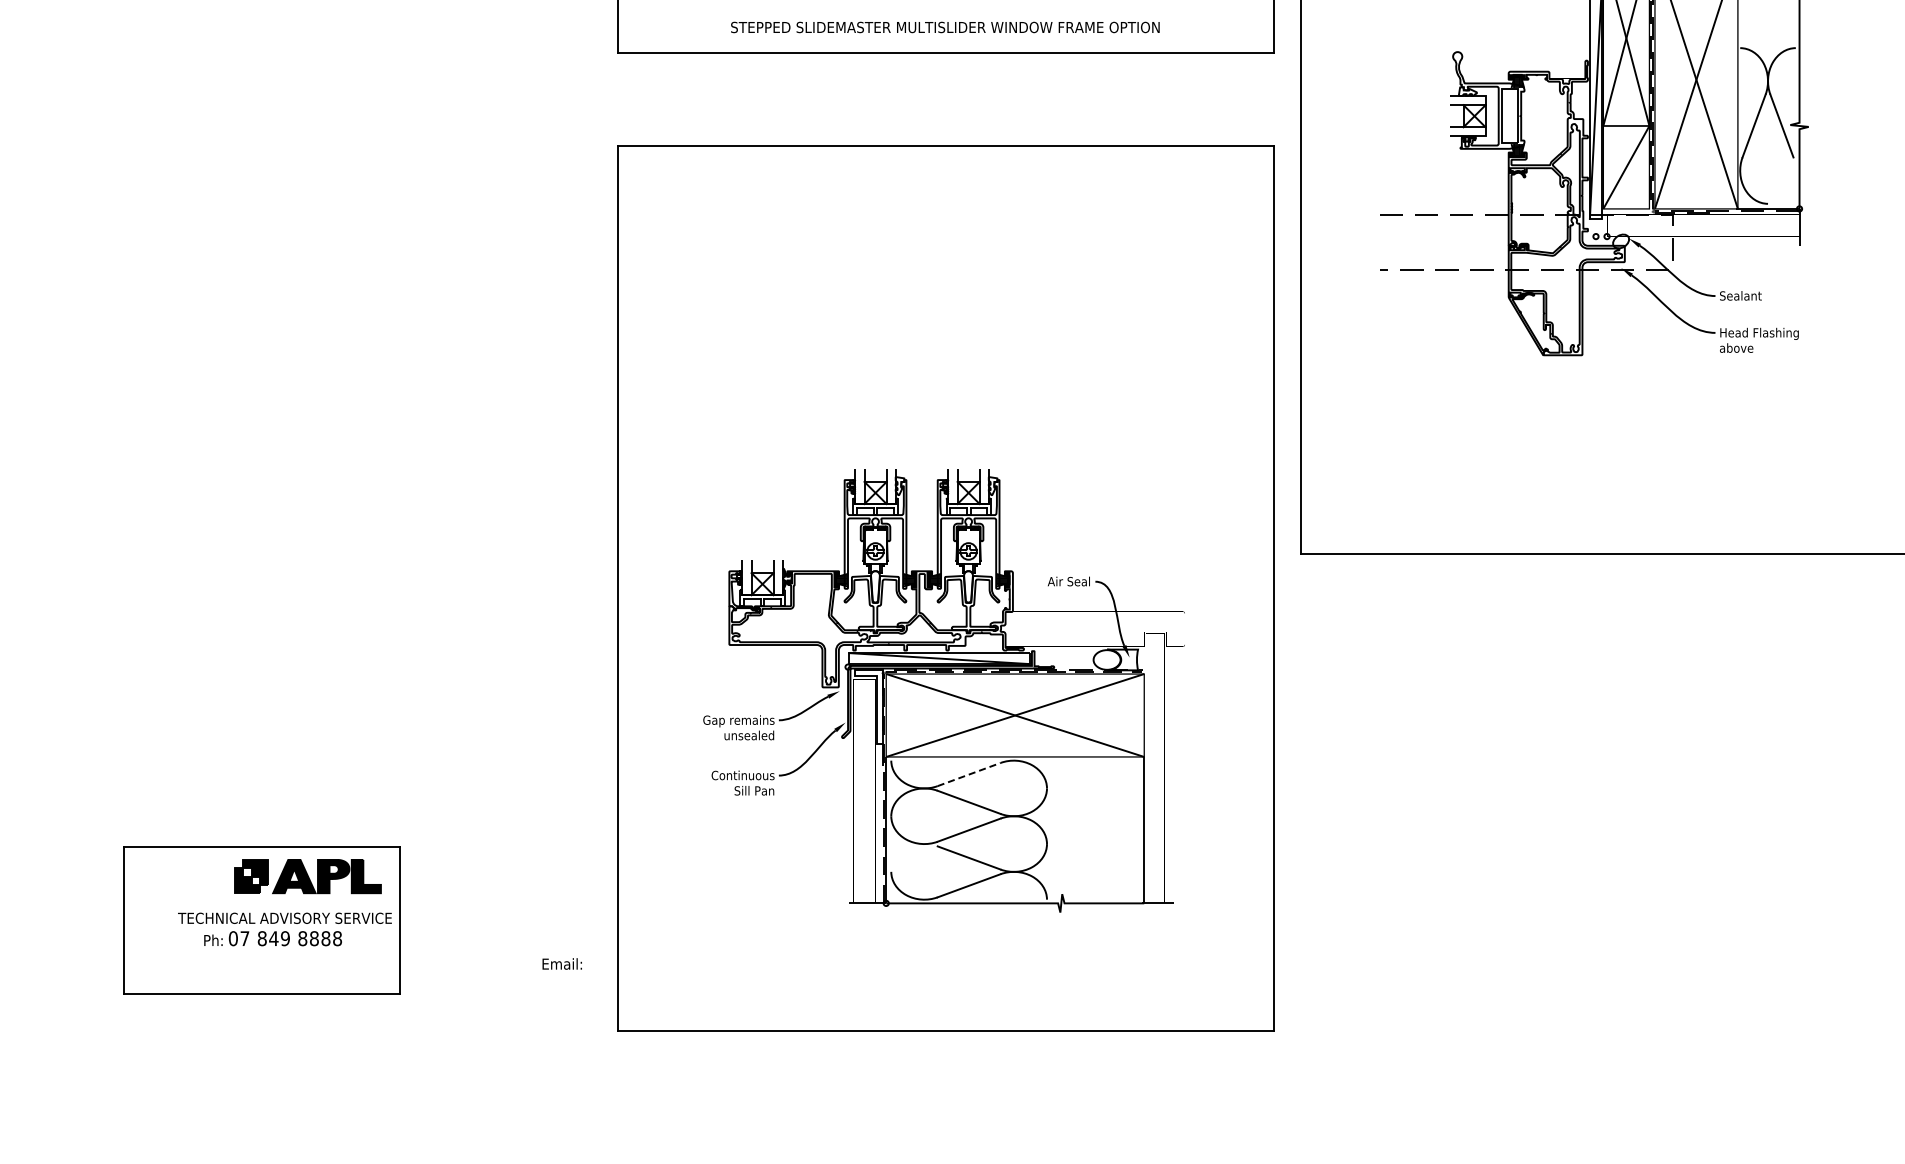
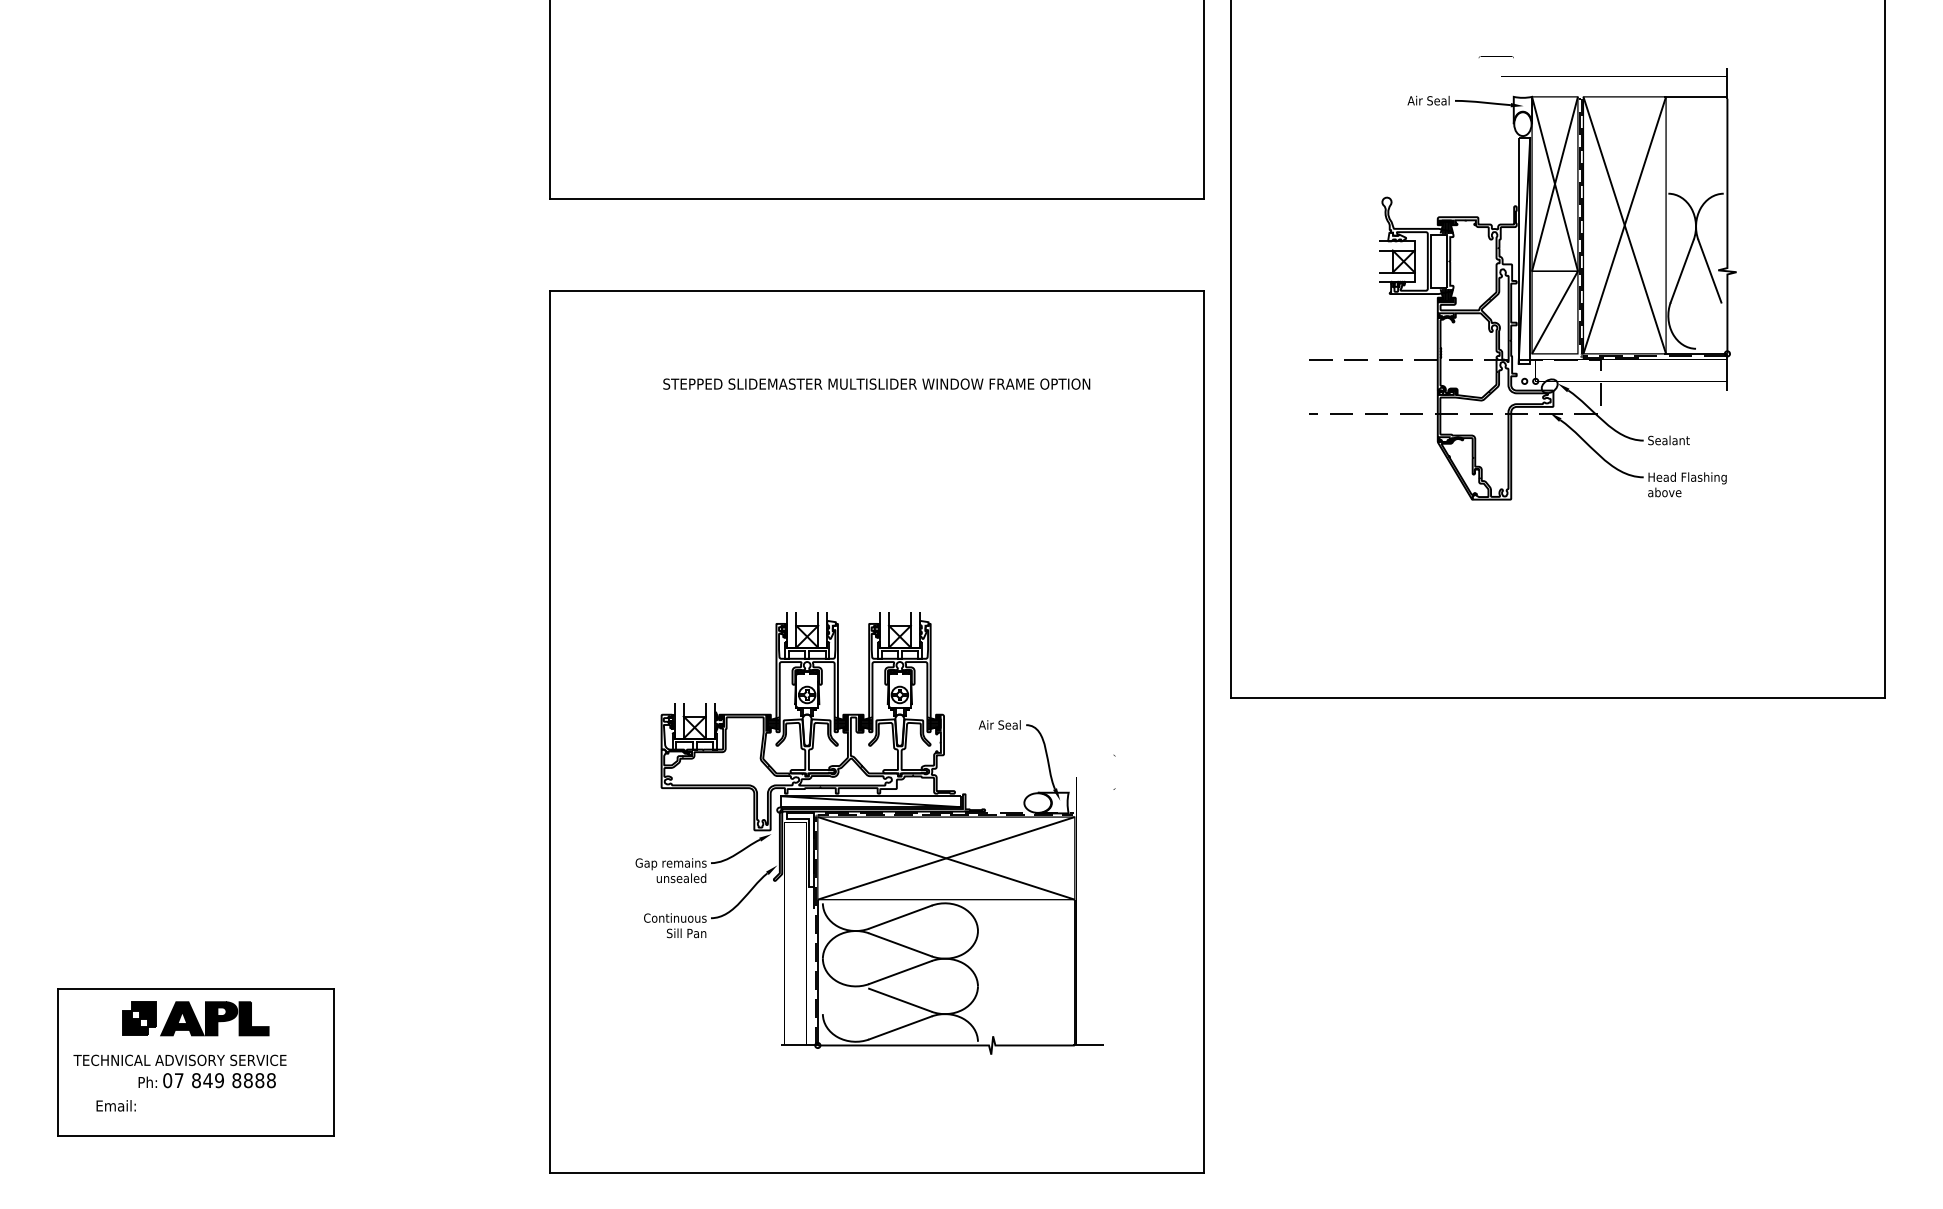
text: (945, 26) -> (876, 383), moved
line: (969, 774) -> (900, 917), dashed -> solid
part: (307, 876) -> (195, 1018), moved
text: (284, 917) -> (179, 1059), moved
text: (561, 963) -> (115, 1105), moved

